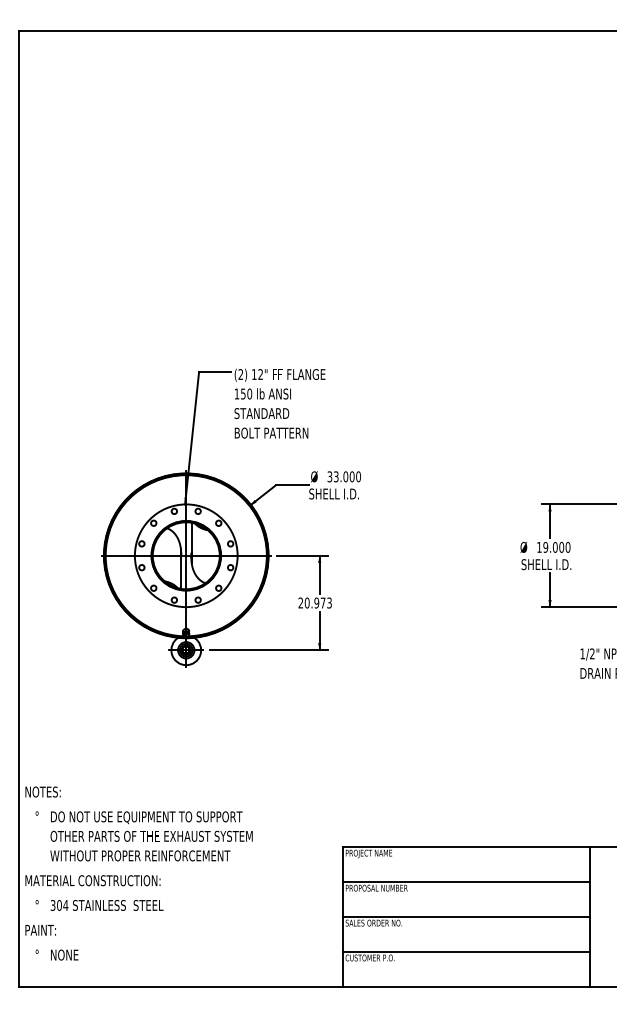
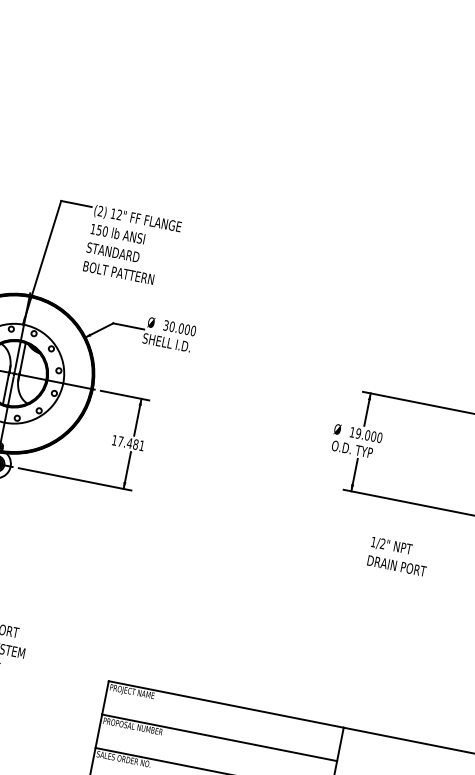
text: (335, 476) -> (171, 326), 33.000 -> 30.000
text: (546, 564) -> (356, 450), SHELL I.D. -> O.D. TYP
text: (314, 602) -> (127, 442), 20.973 -> 17.481

